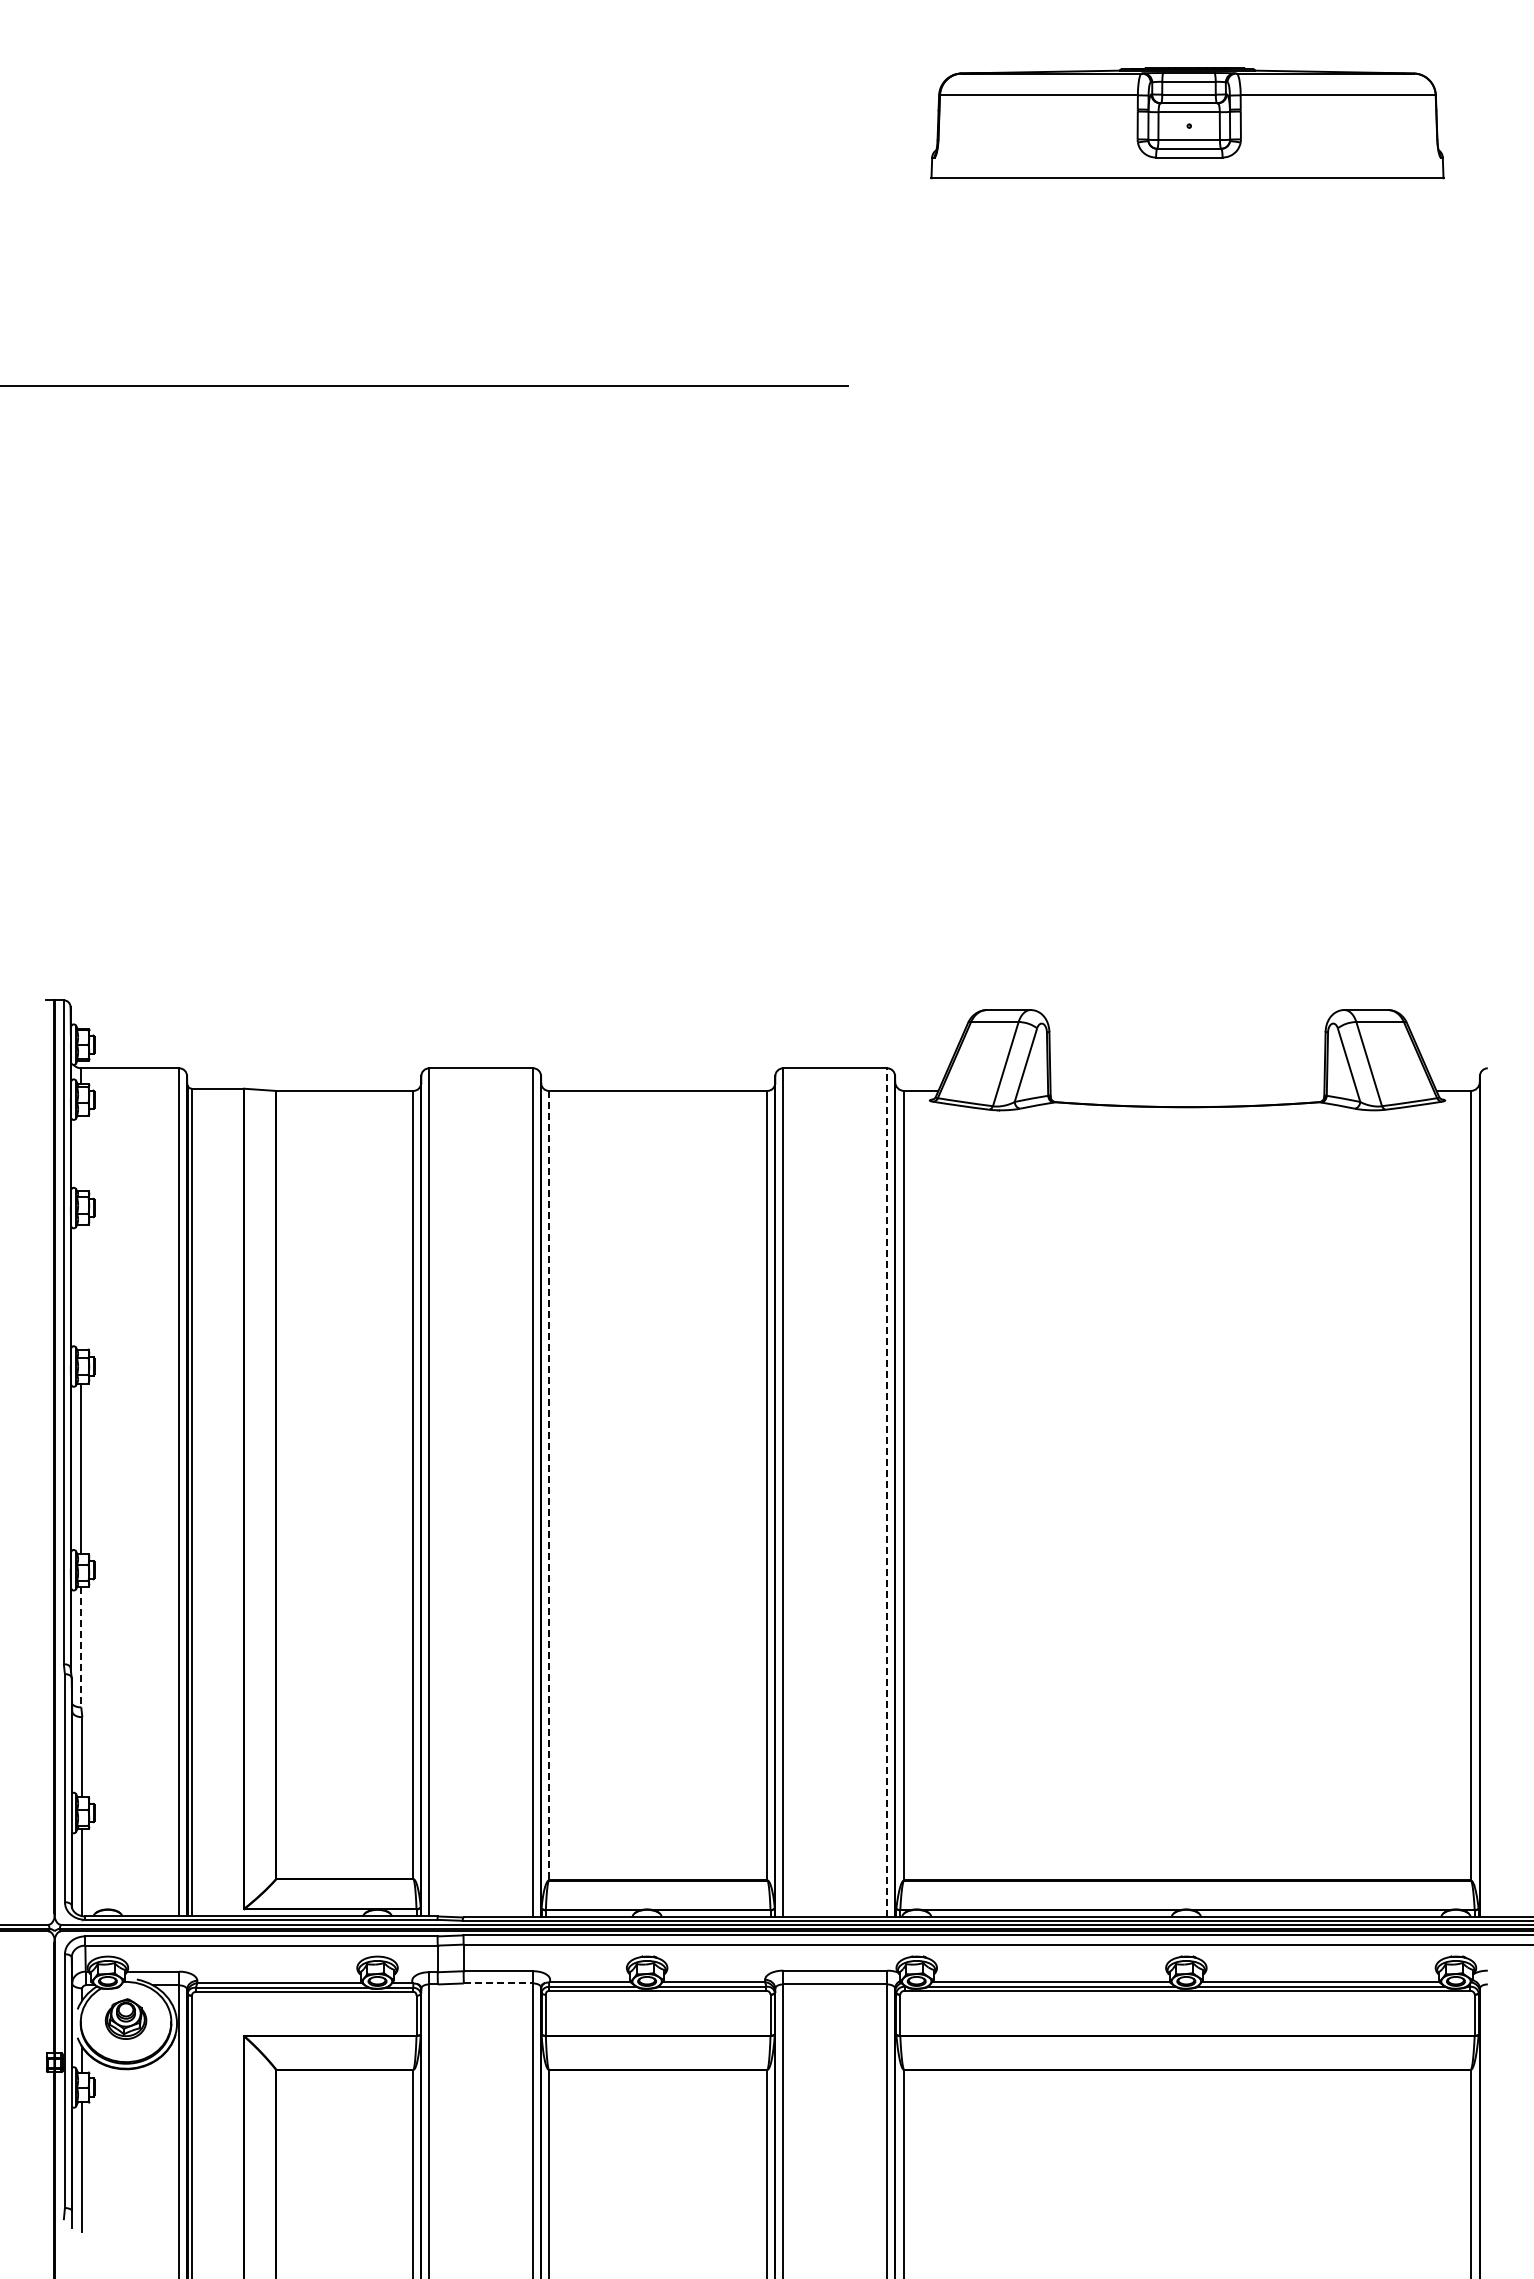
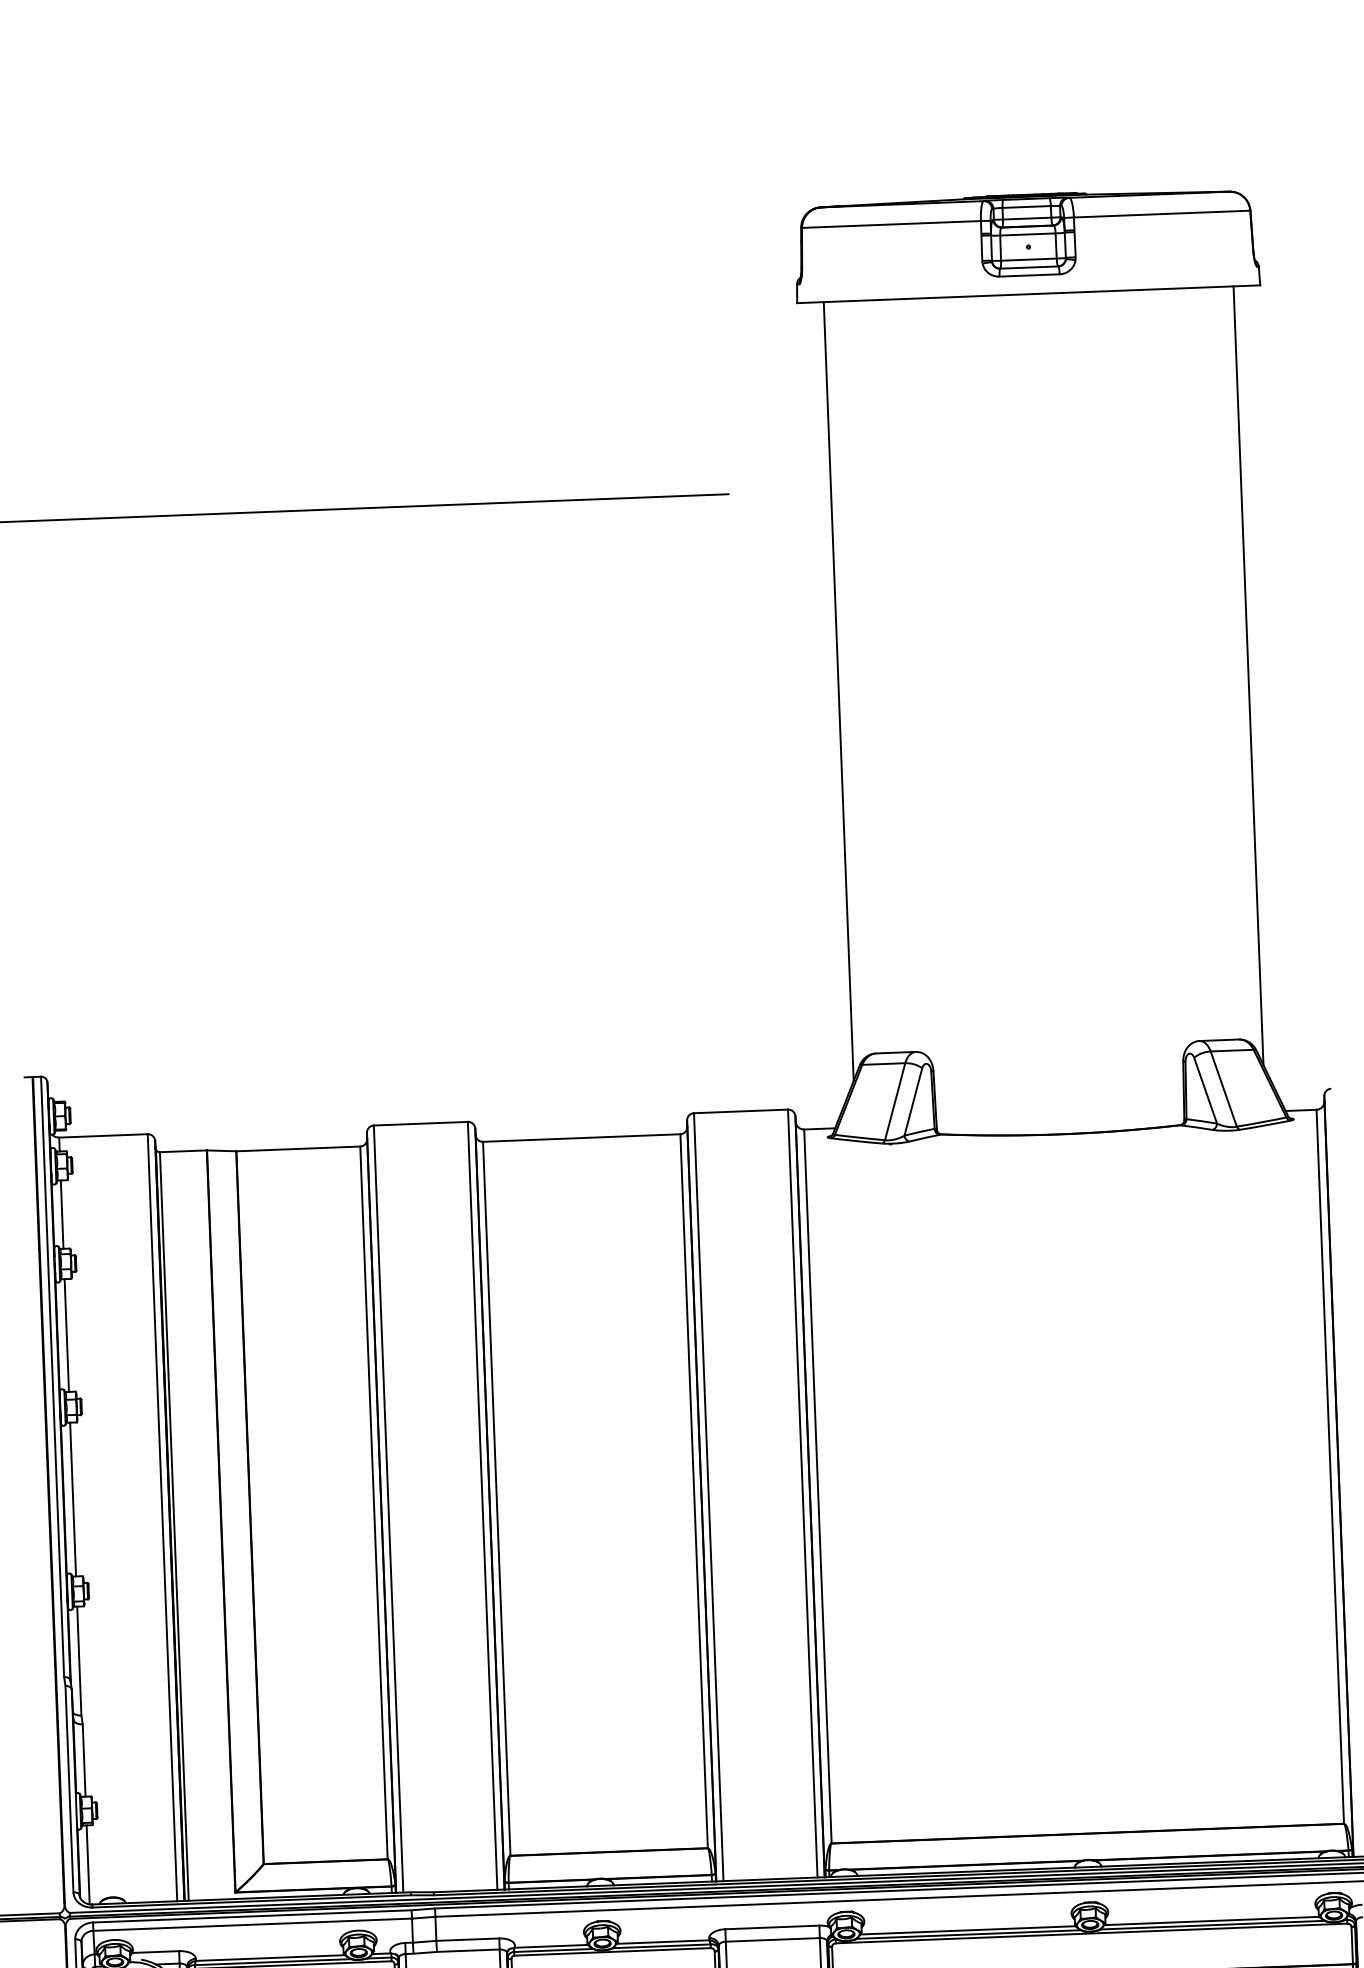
line: (960, 608) -> (838, 691), added
line: (1414, 608) -> (1248, 675), added
line: (81, 1153) -> (62, 1214), added
line: (81, 1286) -> (67, 1334), added
line: (549, 1485) -> (497, 1498), dashed -> solid
line: (887, 1492) -> (803, 1493), dashed -> solid
line: (81, 1647) -> (79, 1661), dashed -> solid
line: (498, 1983) -> (468, 1950), dashed -> solid

